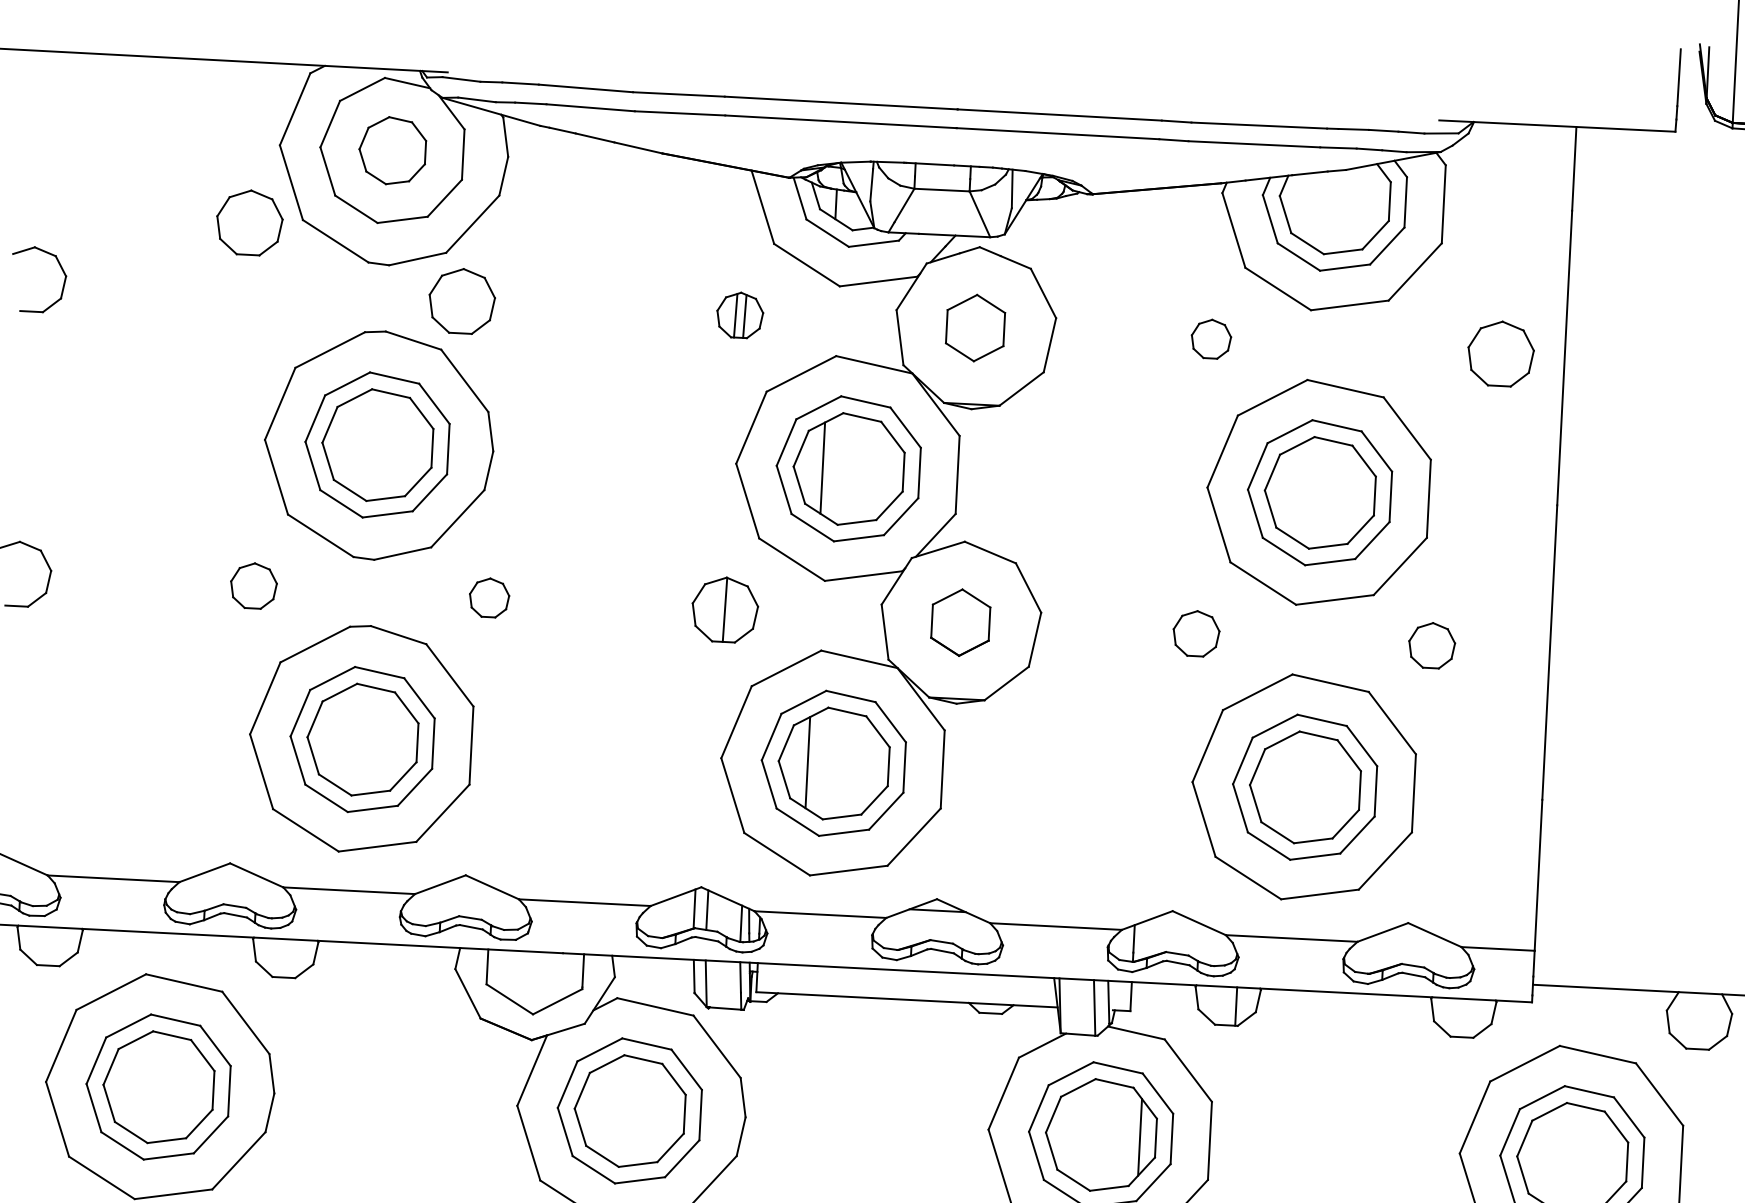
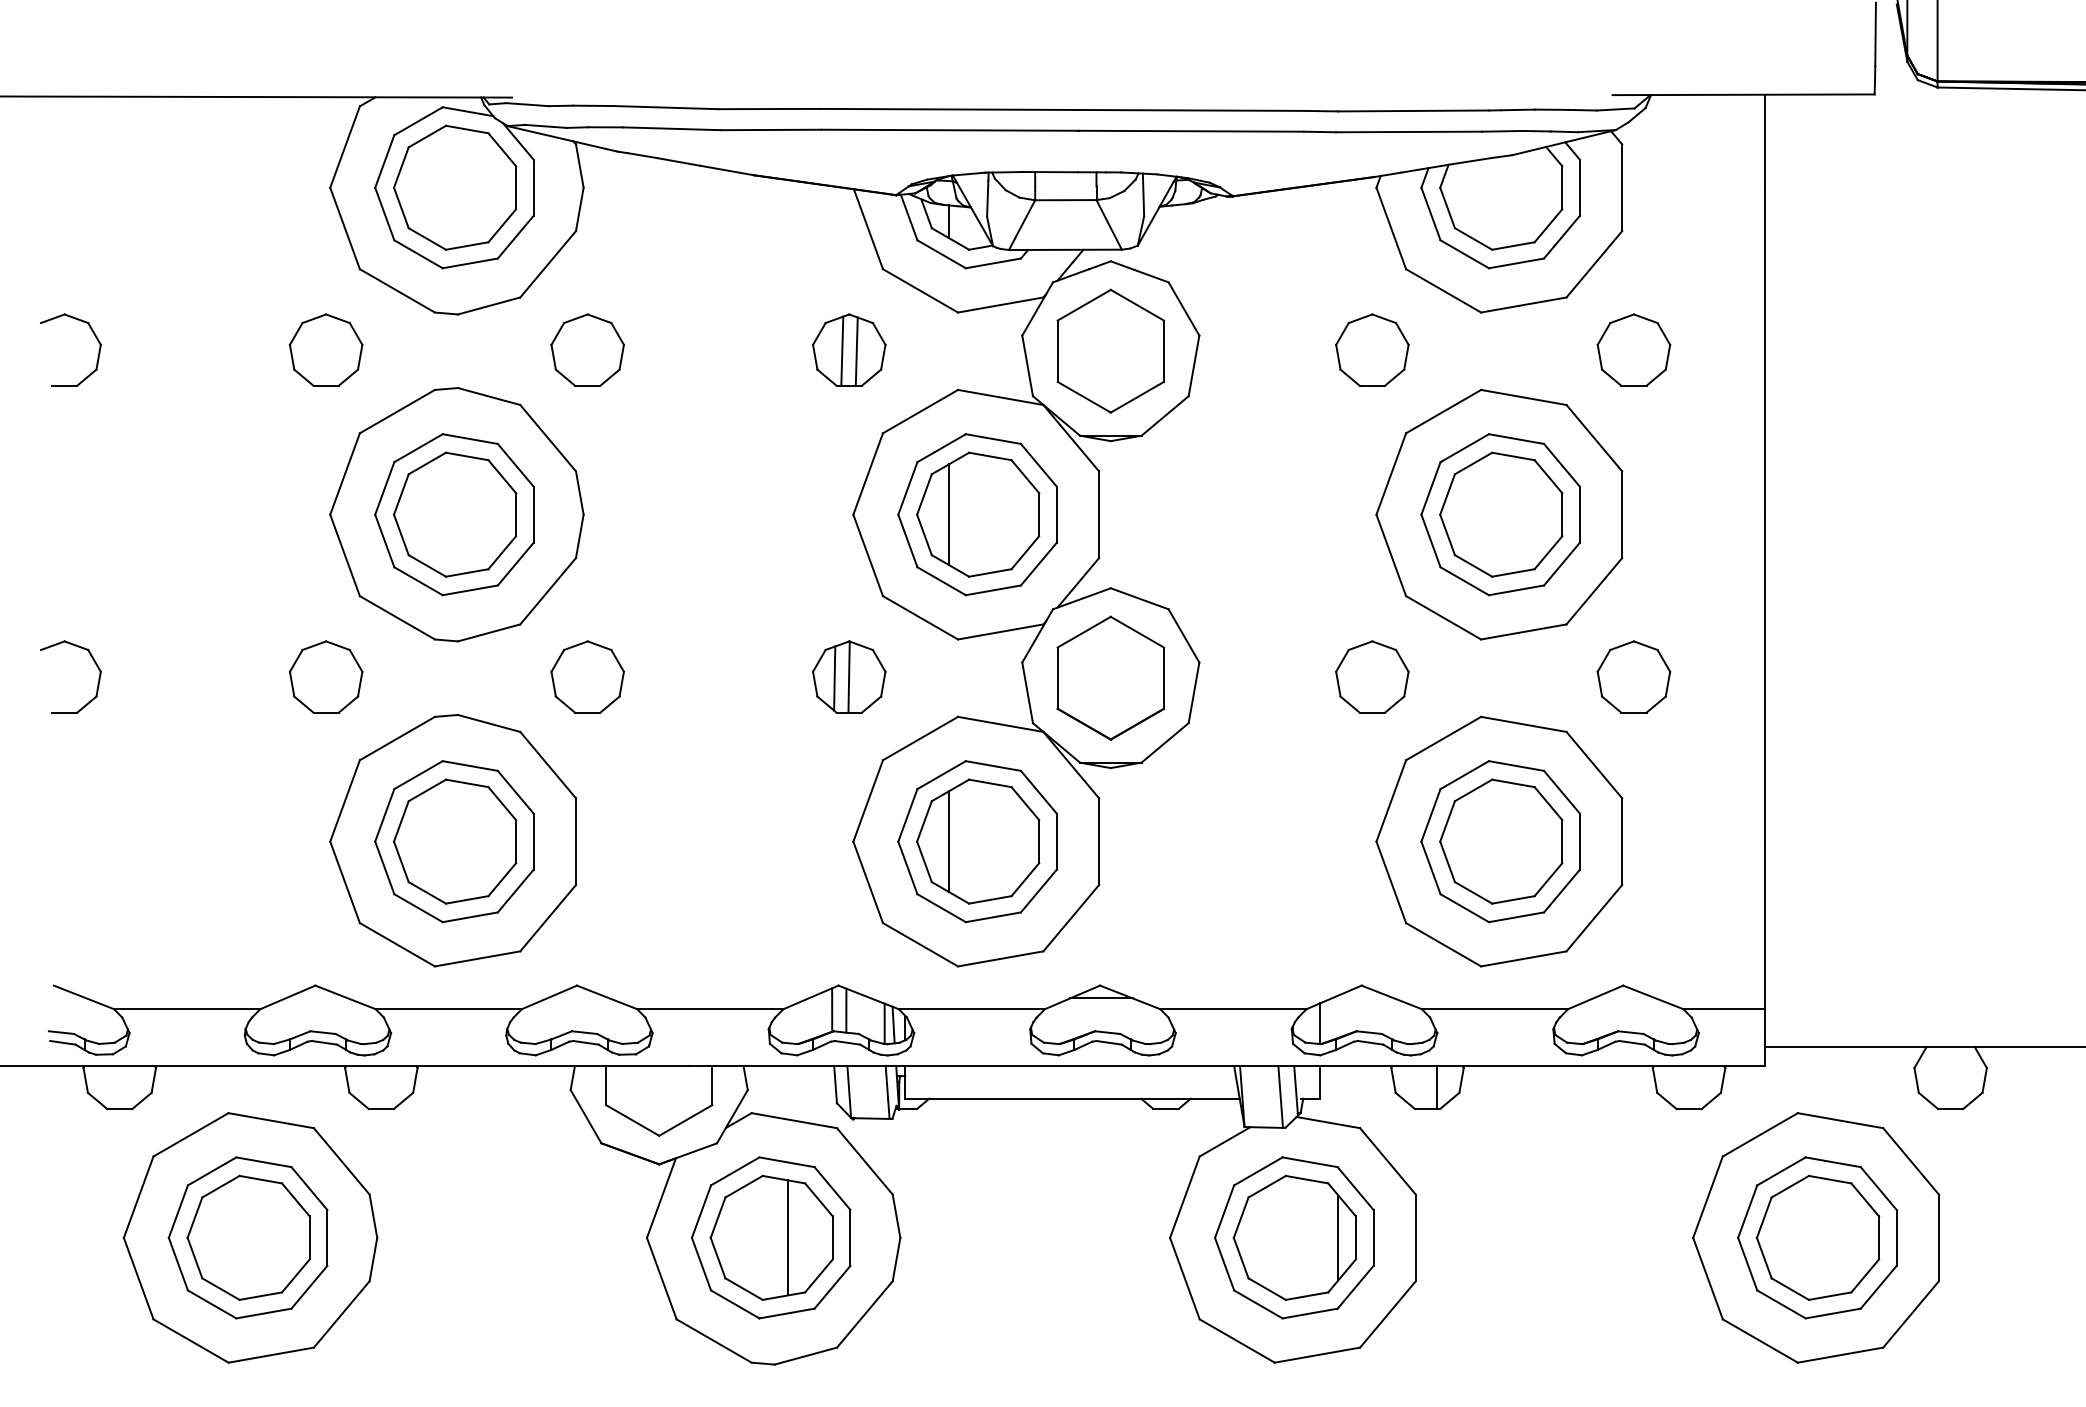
part: (392, 150) -> (455, 187), size x1.67
part: (249, 222) -> (325, 349), moved
part: (461, 300) -> (587, 349), moved
part: (740, 314) -> (849, 349), size x1.43
part: (975, 327) -> (1110, 350), size x1.67
part: (1211, 338) -> (1372, 349), size x1.67
part: (1500, 353) -> (1633, 349), moved
part: (253, 585) -> (325, 676), size x1.43
part: (489, 597) -> (587, 676), size x1.67
line: (711, 610) -> (834, 678), added
part: (960, 622) -> (1110, 677), size x1.67
part: (1196, 633) -> (1372, 676), size x1.43
part: (1431, 645) -> (1633, 676), size x1.43
line: (644, 1111) -> (788, 1237), added

